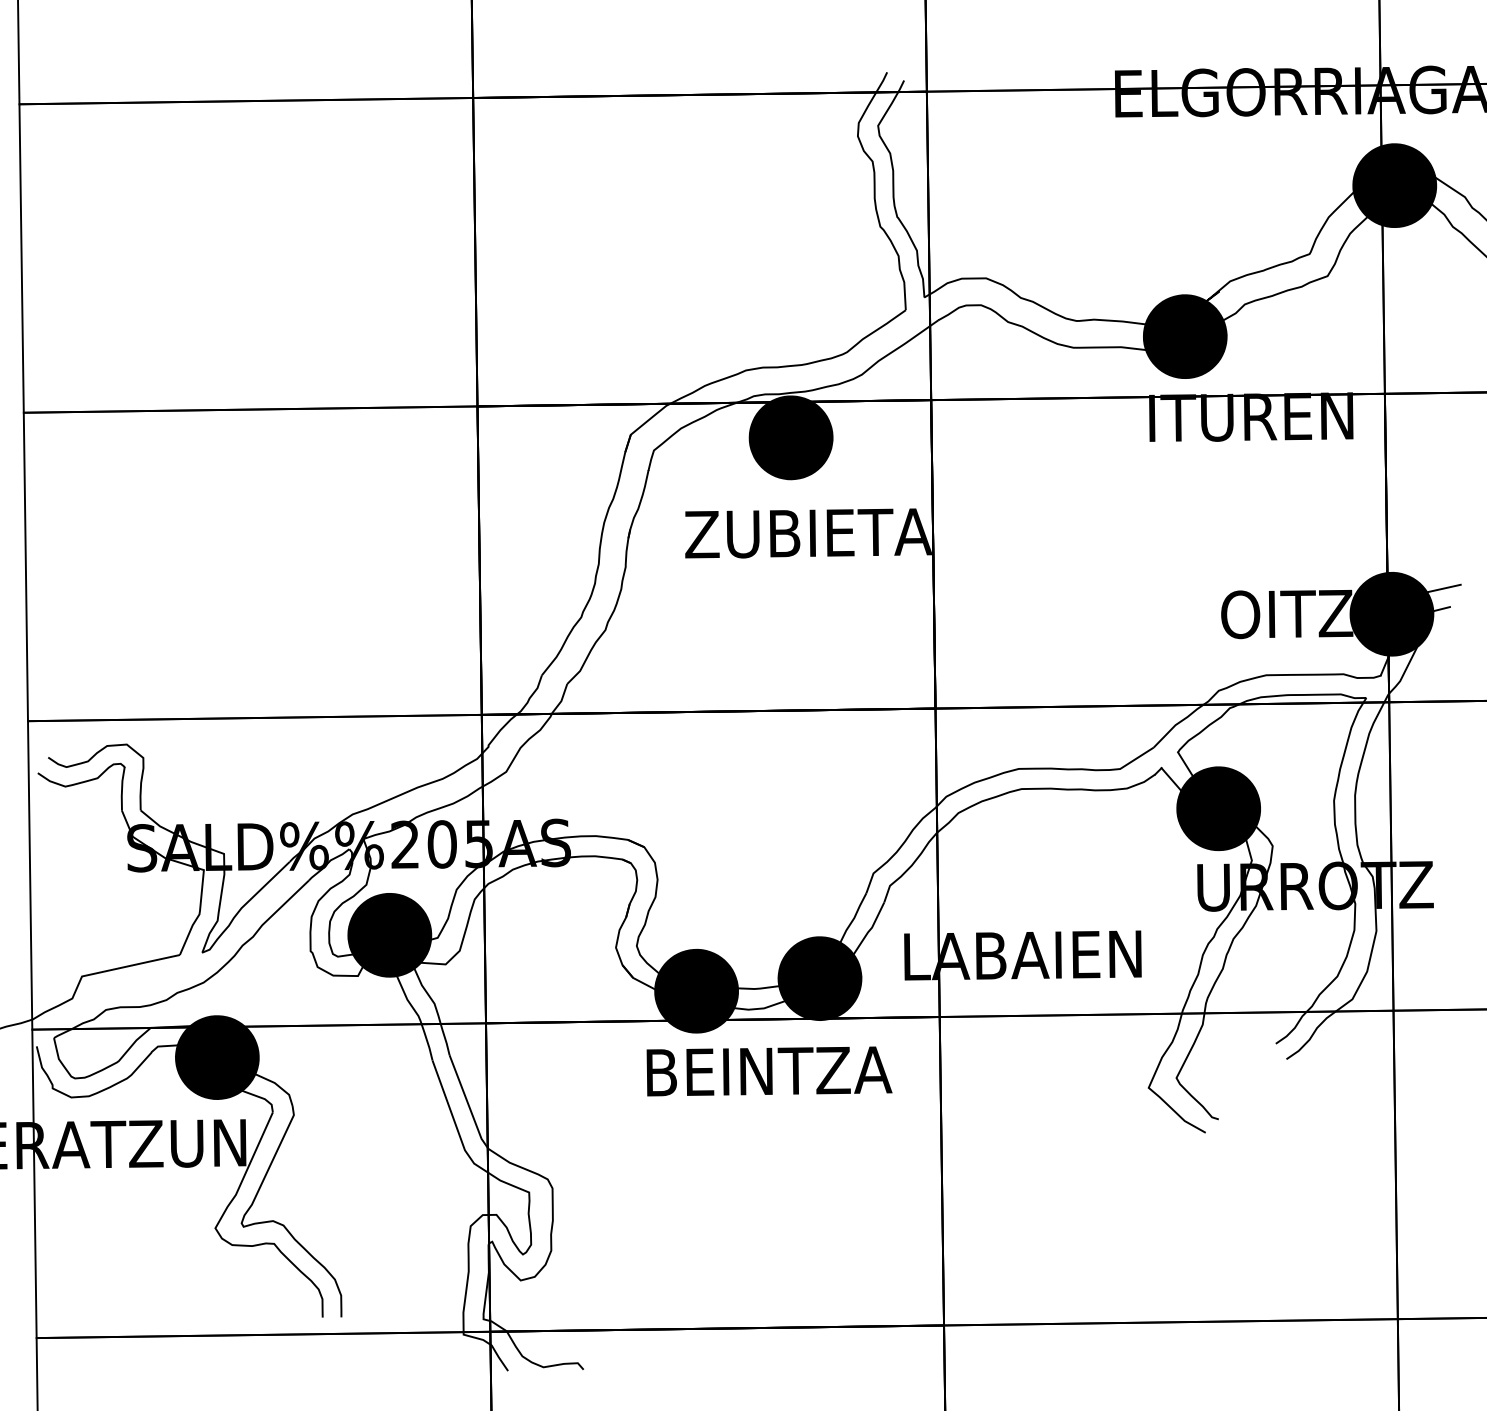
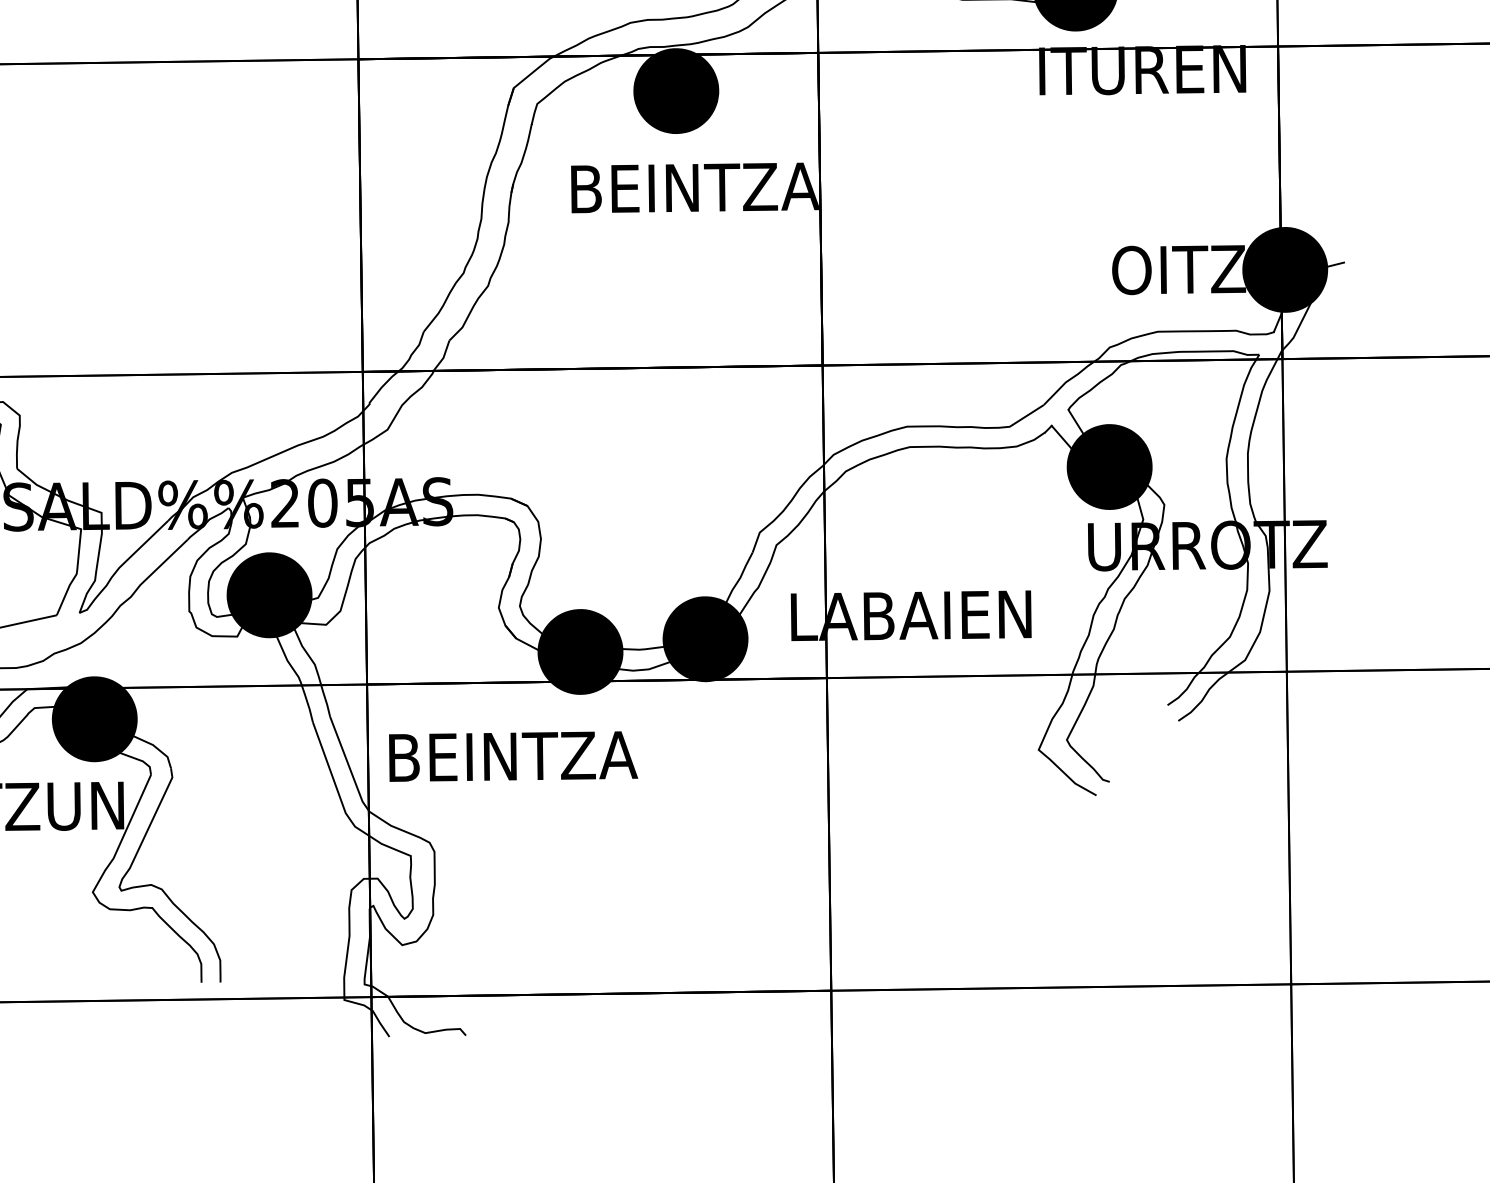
text: (808, 533) -> (693, 188), ZUBIETA -> BEINTZA
line: (1443, 588) -> (1337, 243), removed
text: (769, 1071) -> (513, 756), moved

